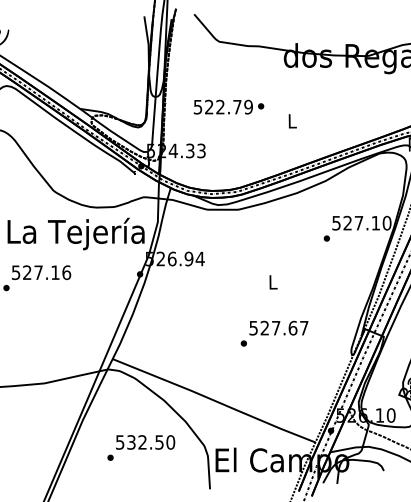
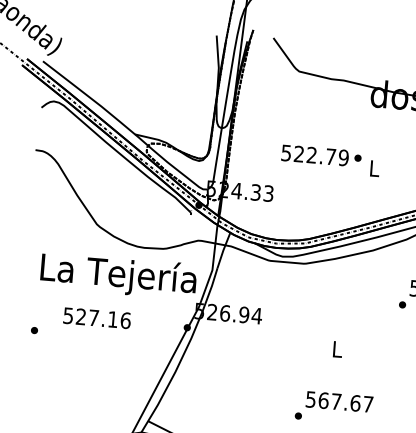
text: (228, 106) -> (321, 155), moved
text: (41, 272) -> (97, 318), moved
text: (264, 327) -> (323, 399), 527.67 -> 567.67

